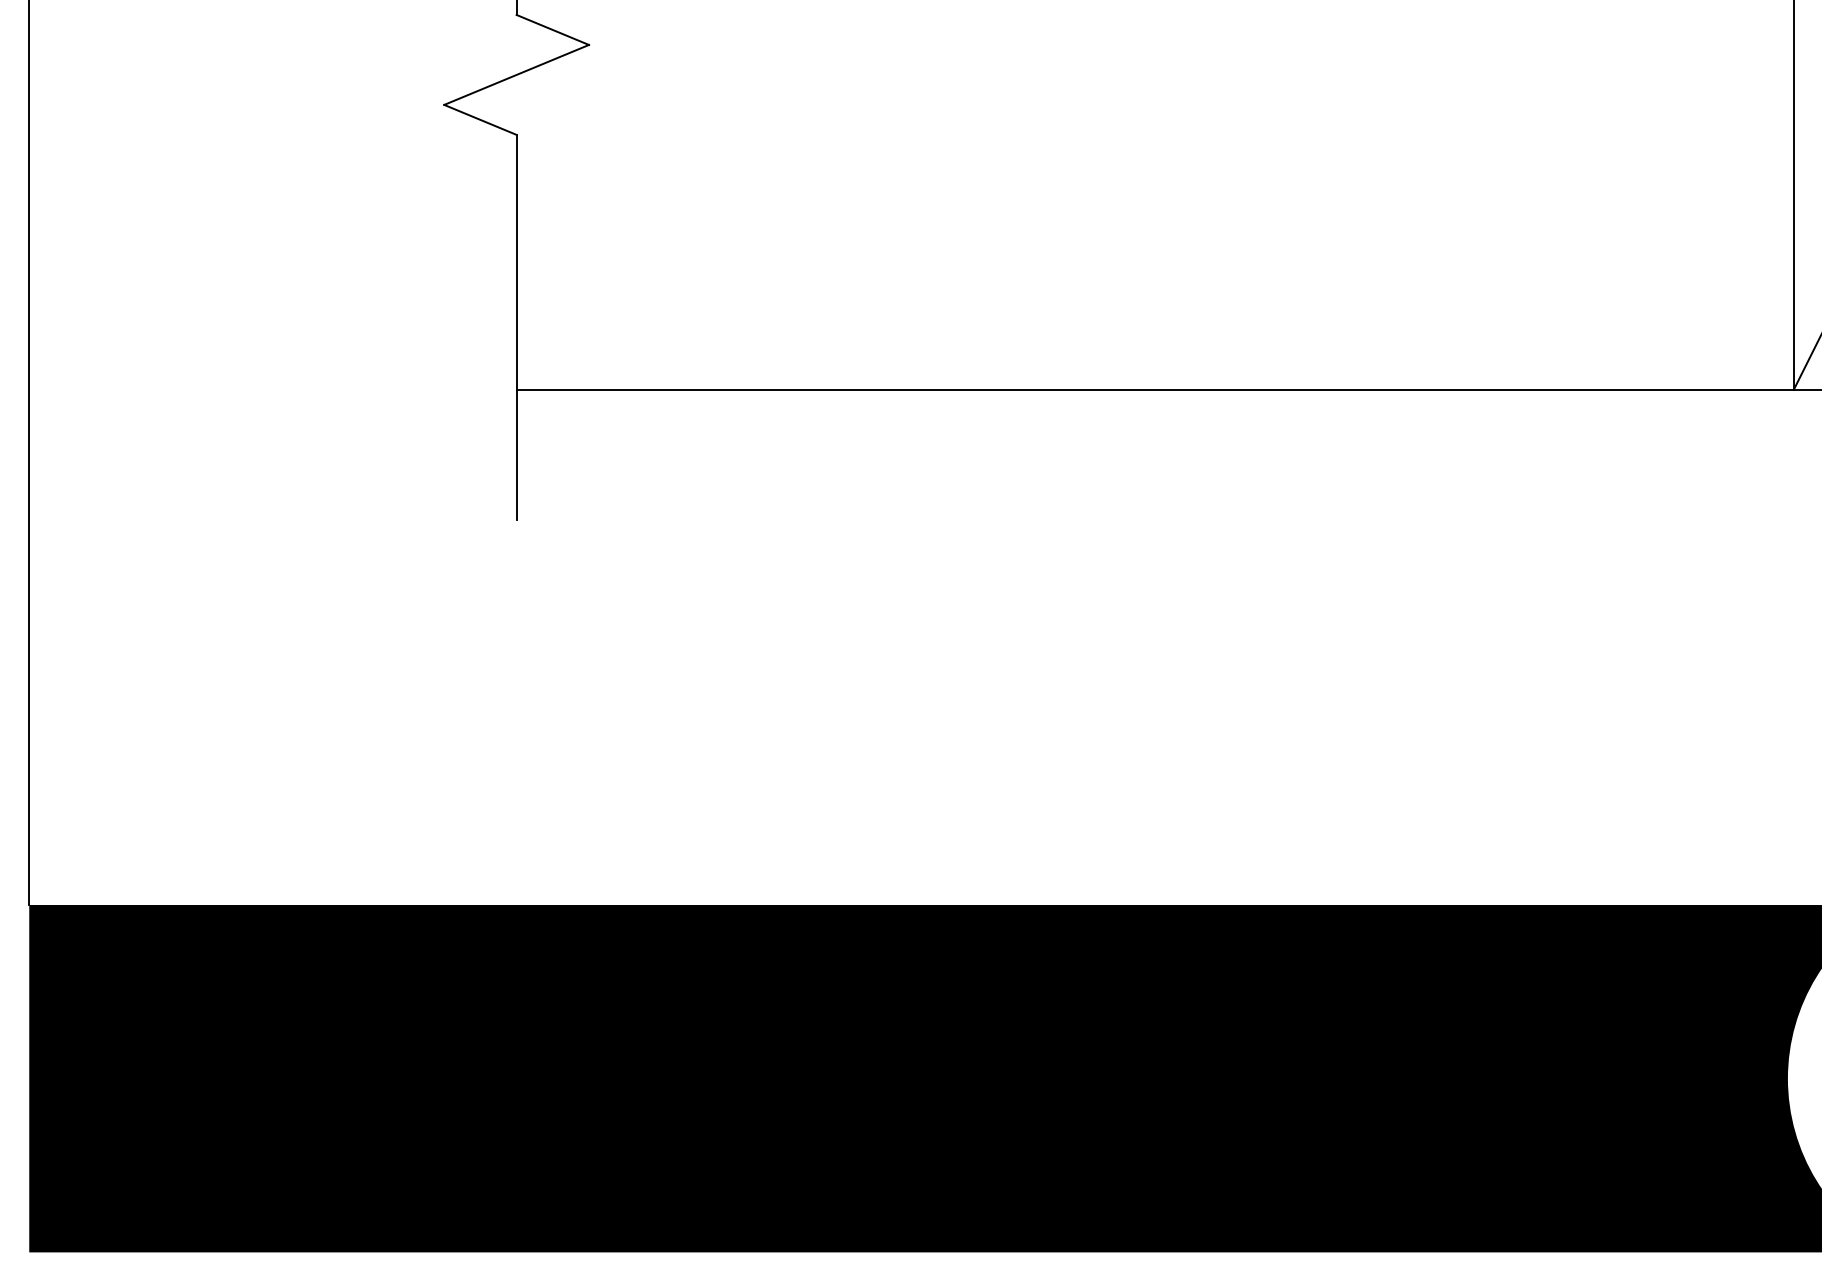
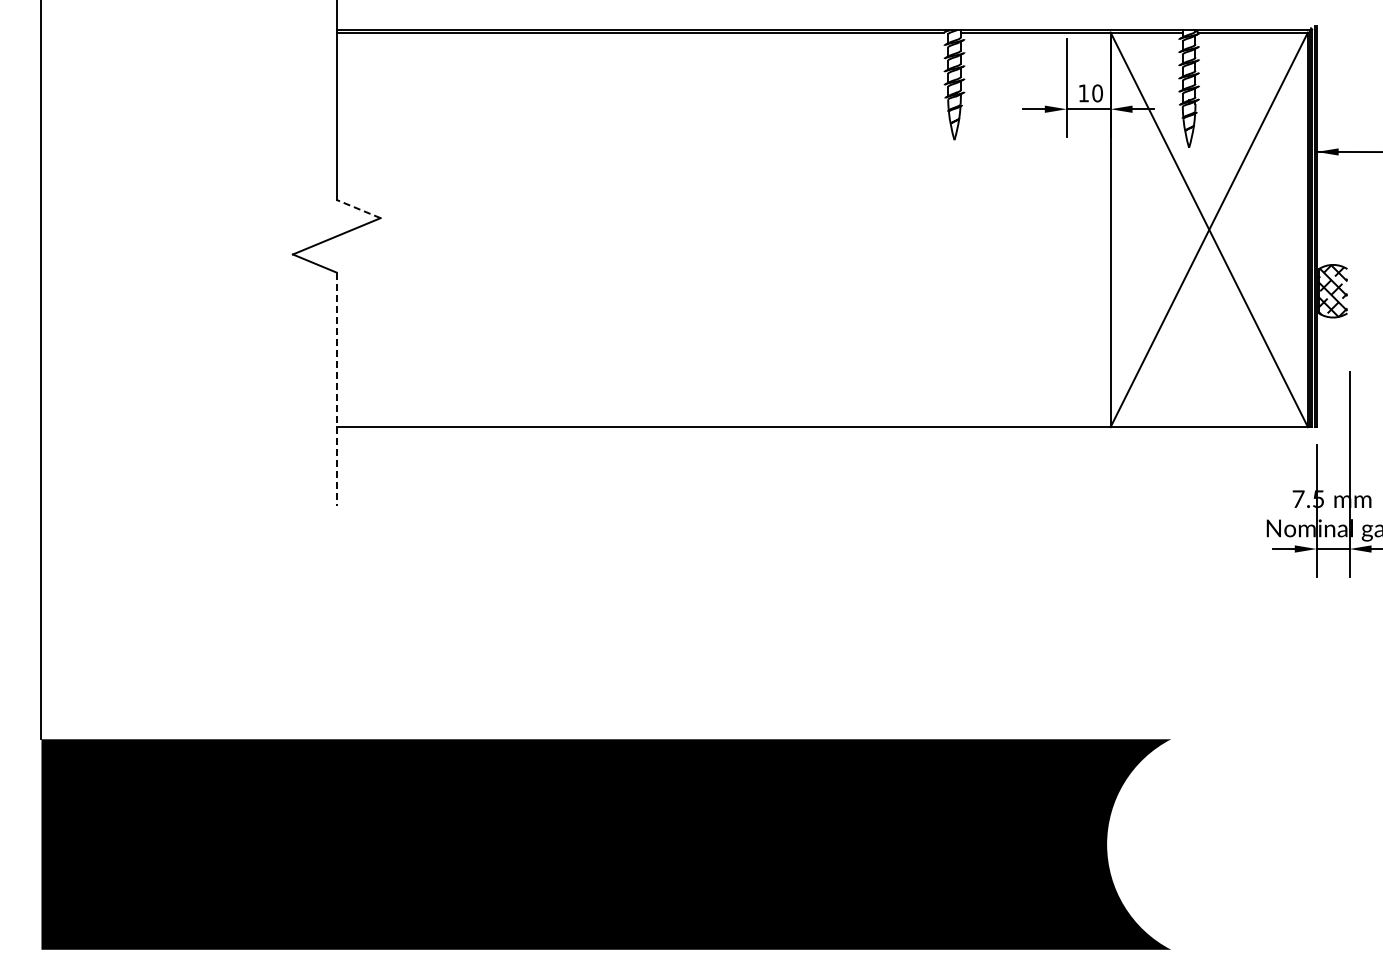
line: (552, 30) -> (358, 209), solid -> dashed
line: (516, 327) -> (336, 389), solid -> dashed

